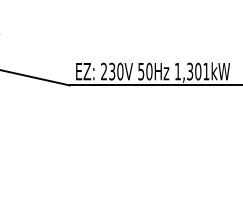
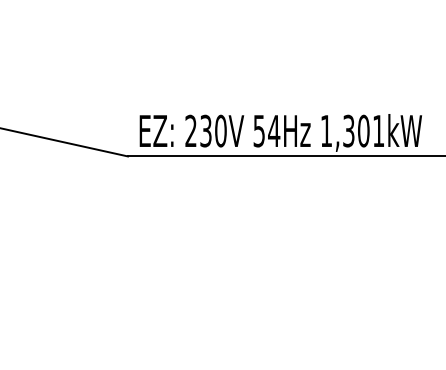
text: (149, 71) -> (274, 130), 50Hz -> 54Hz

